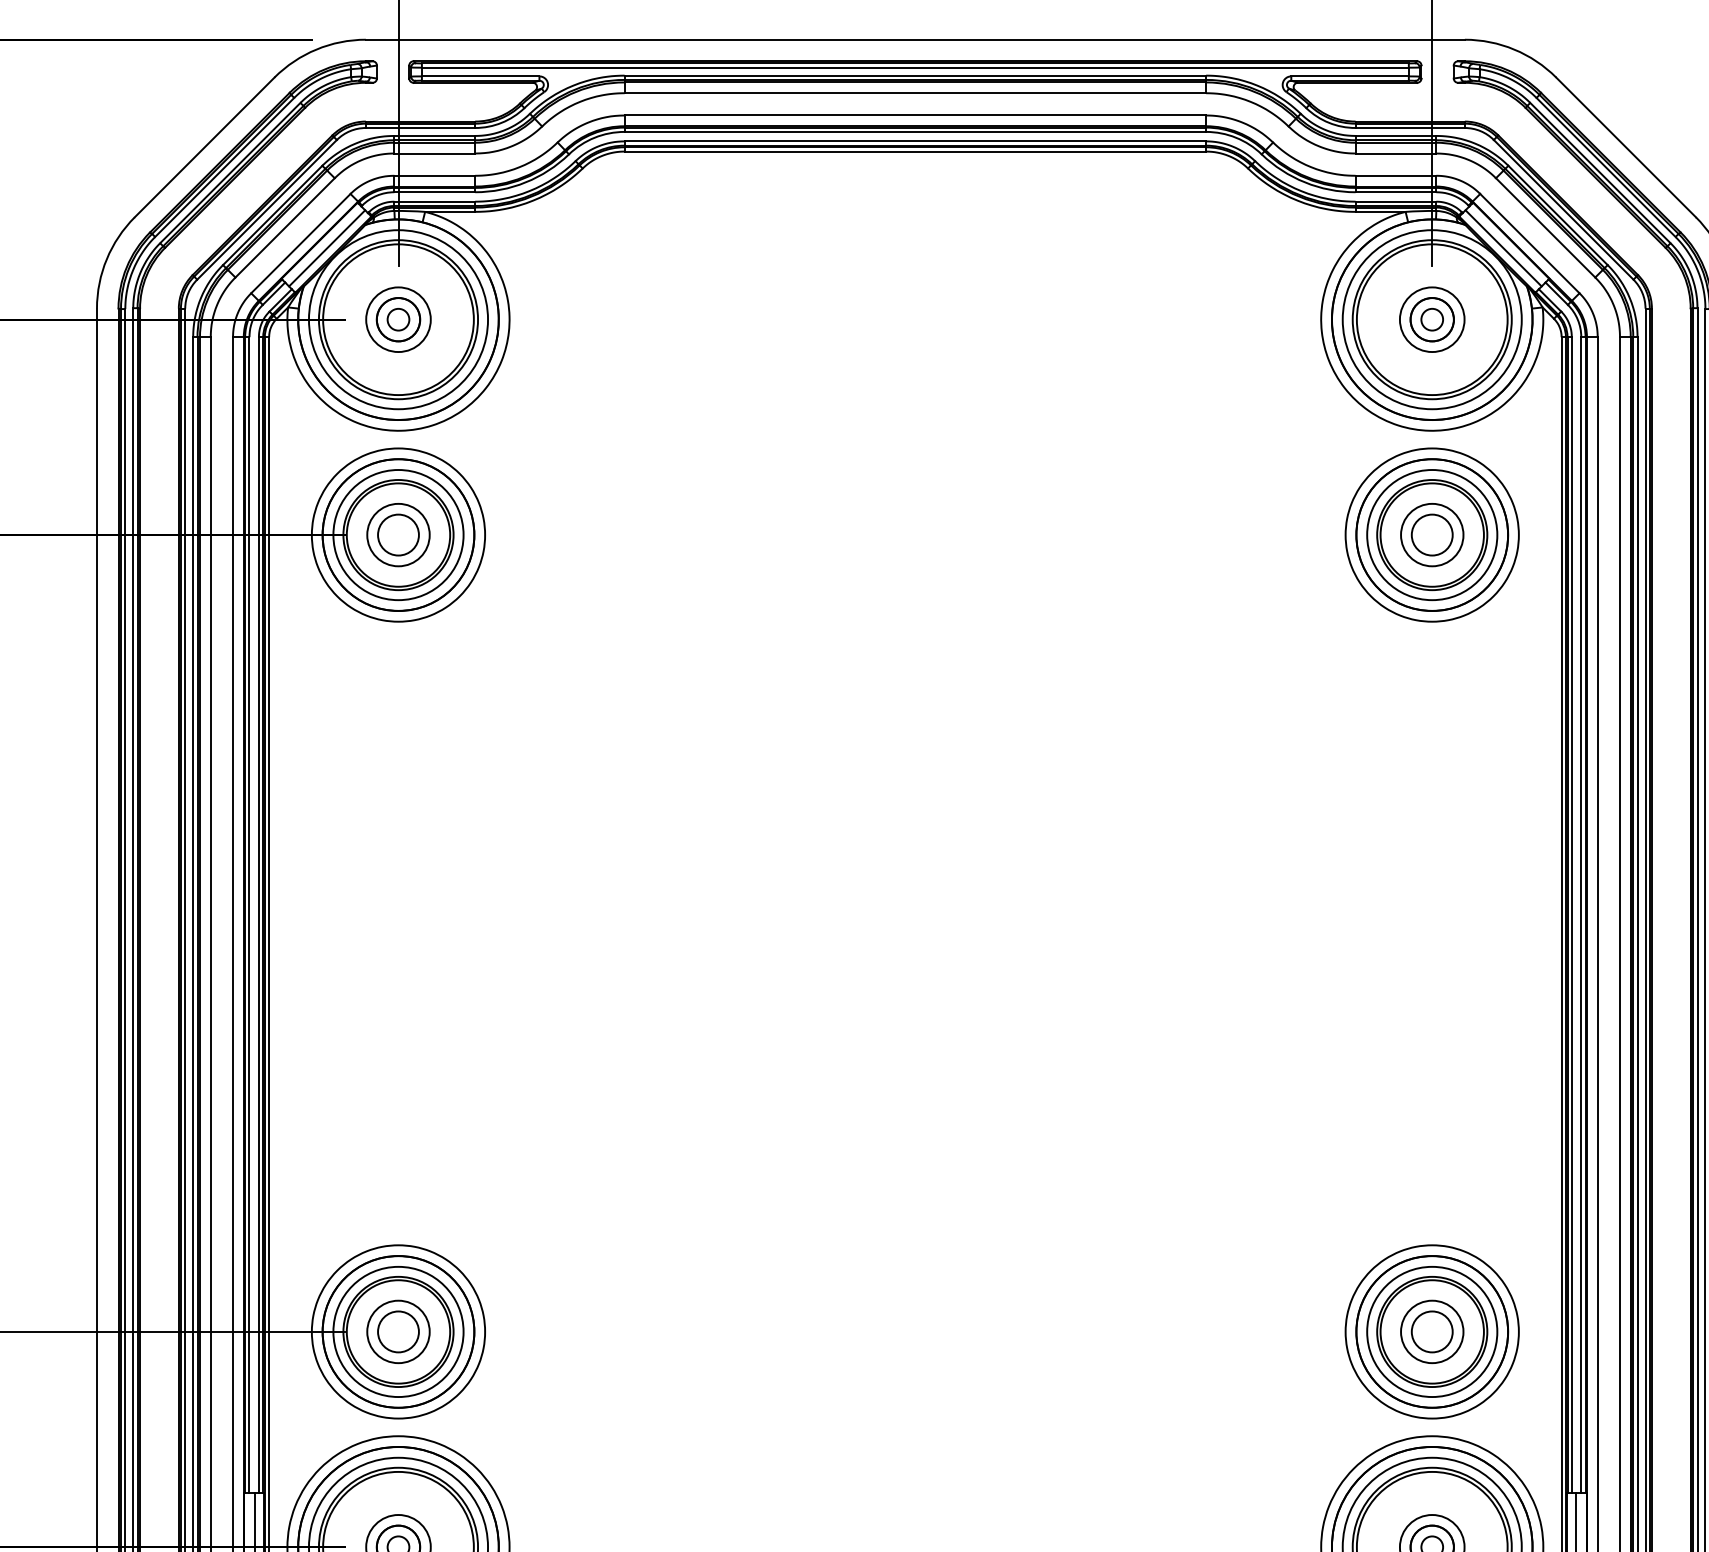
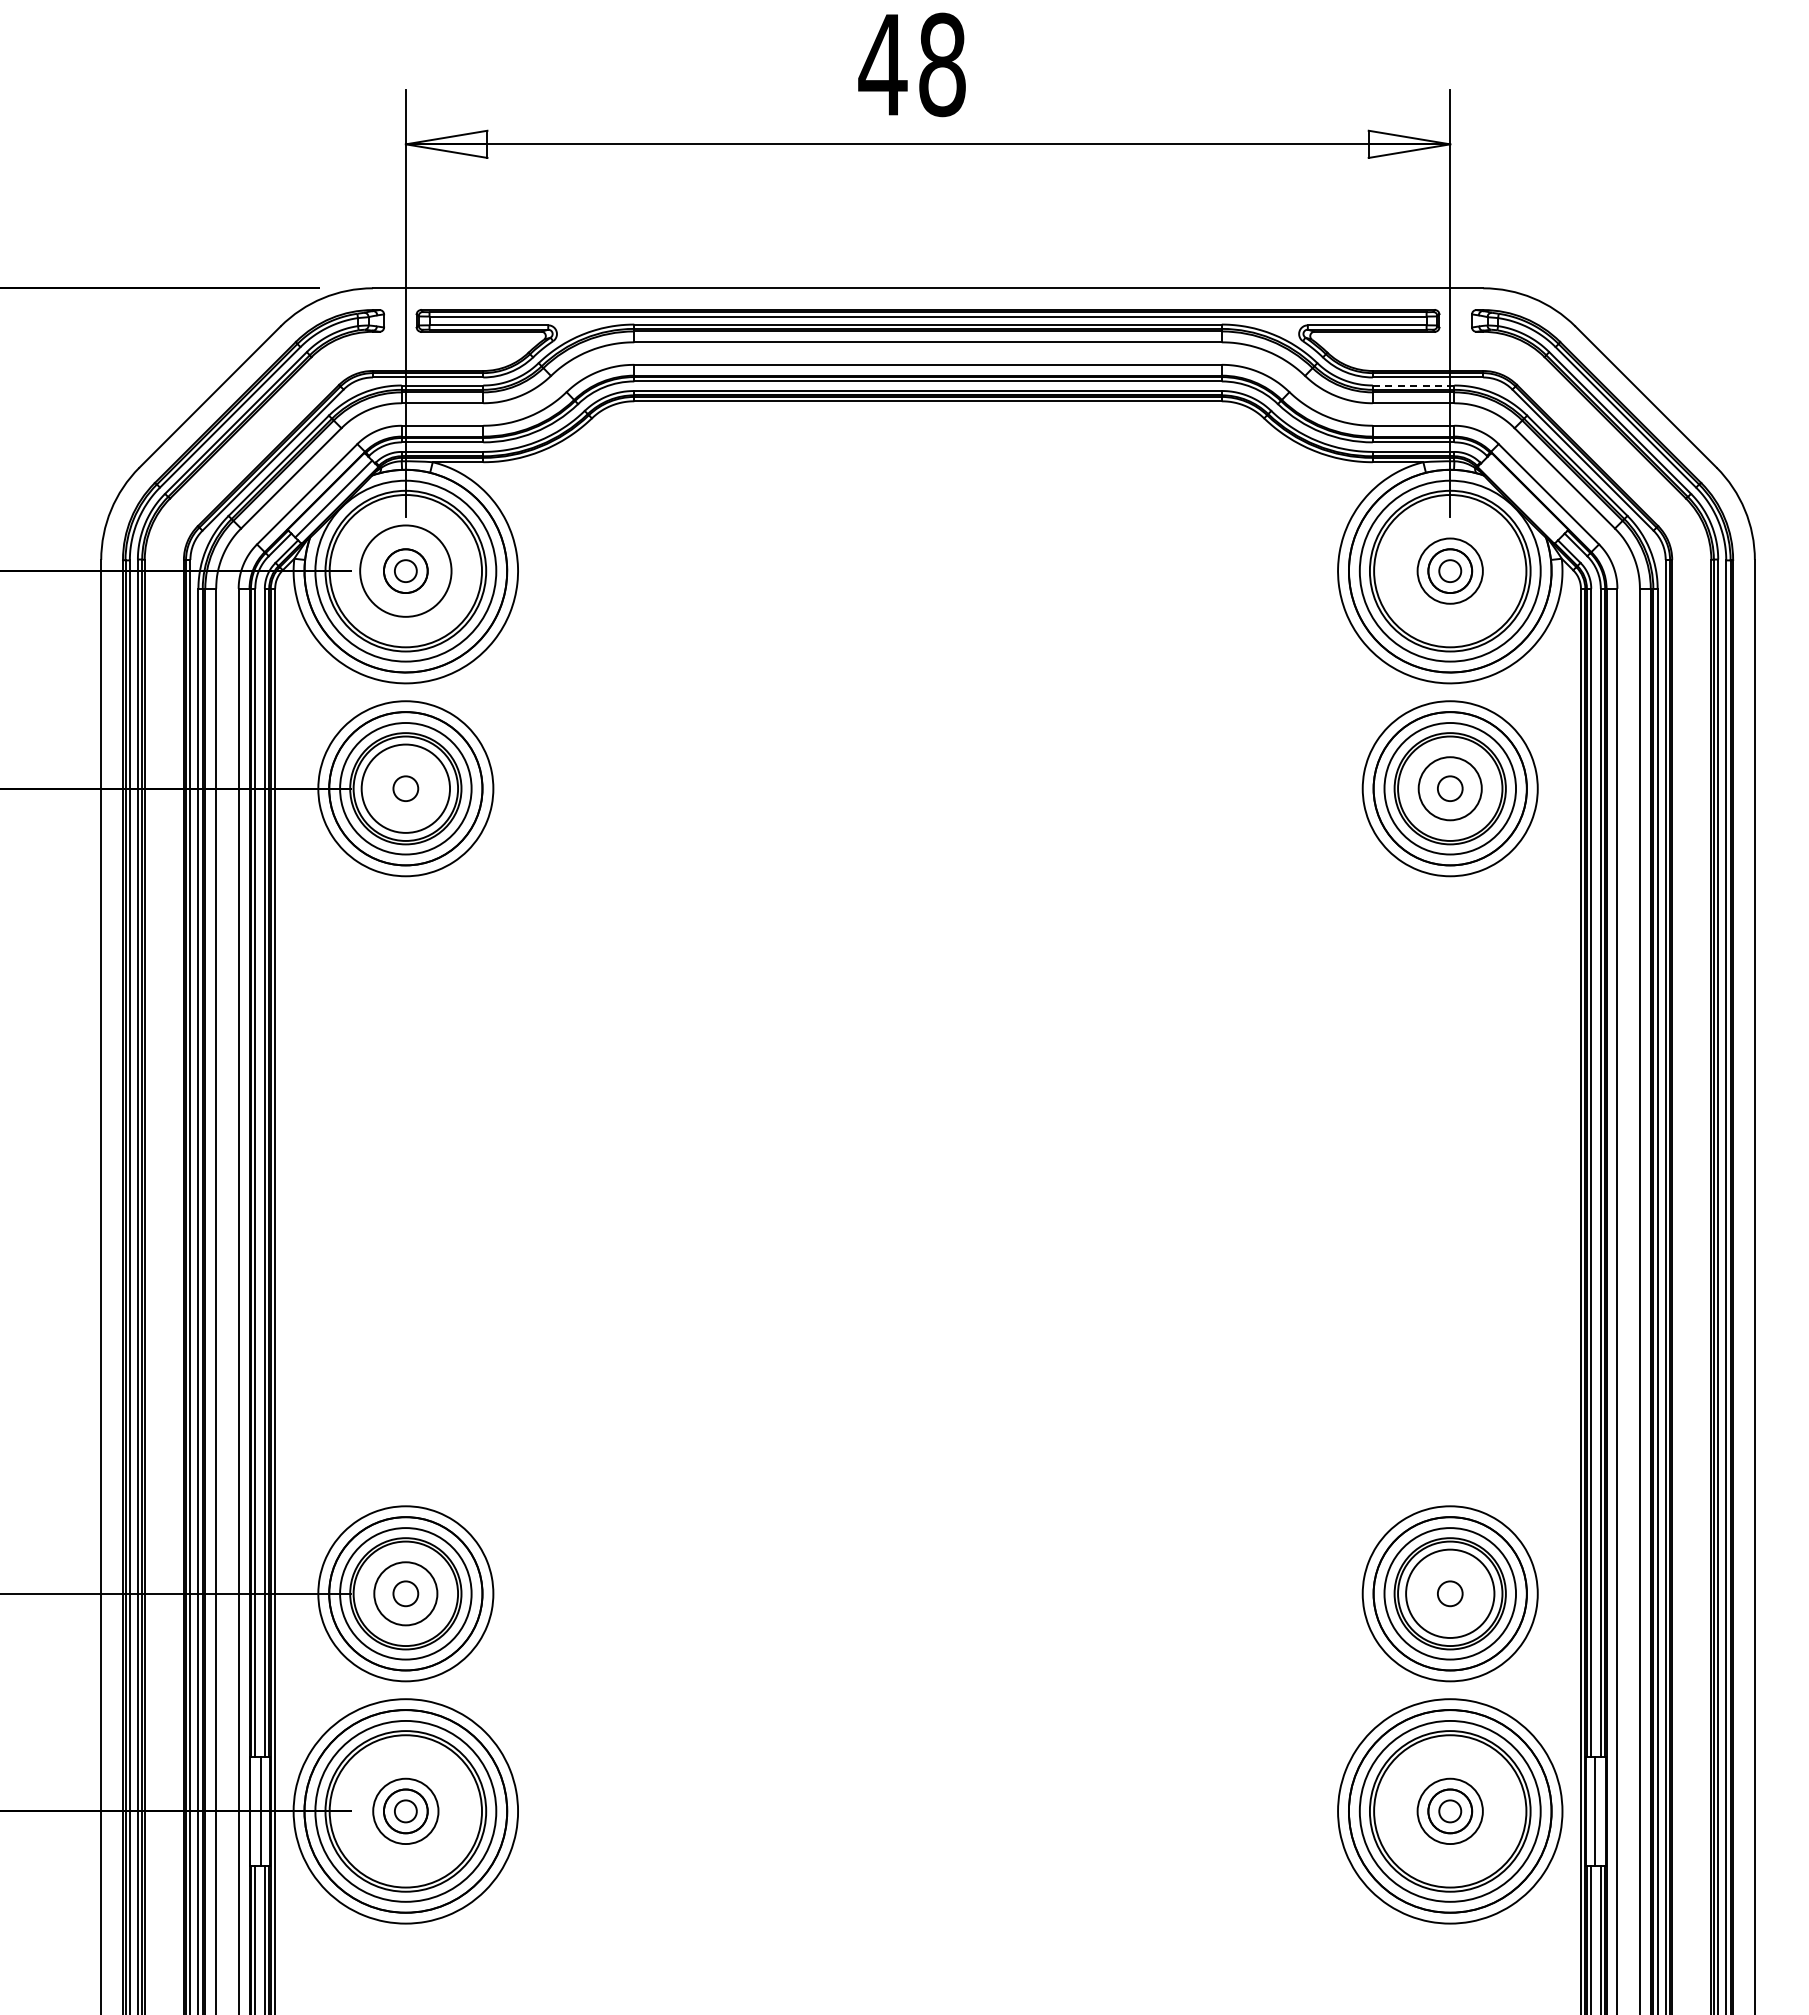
line: (1395, 135) -> (1413, 385), solid -> dashed
line: (1502, 247) -> (1521, 498), removed
circle: (398, 319) -> (405, 570), size x1.4
circle: (398, 534) -> (405, 788), size x0.6
circle: (398, 534) -> (405, 788), size x1.4
circle: (1431, 534) -> (1449, 788), size x0.6
circle: (398, 1331) -> (405, 1593), size x0.6
circle: (1431, 1331) -> (1449, 1593), size x0.6
circle: (1431, 1331) -> (1449, 1593), size x1.4

